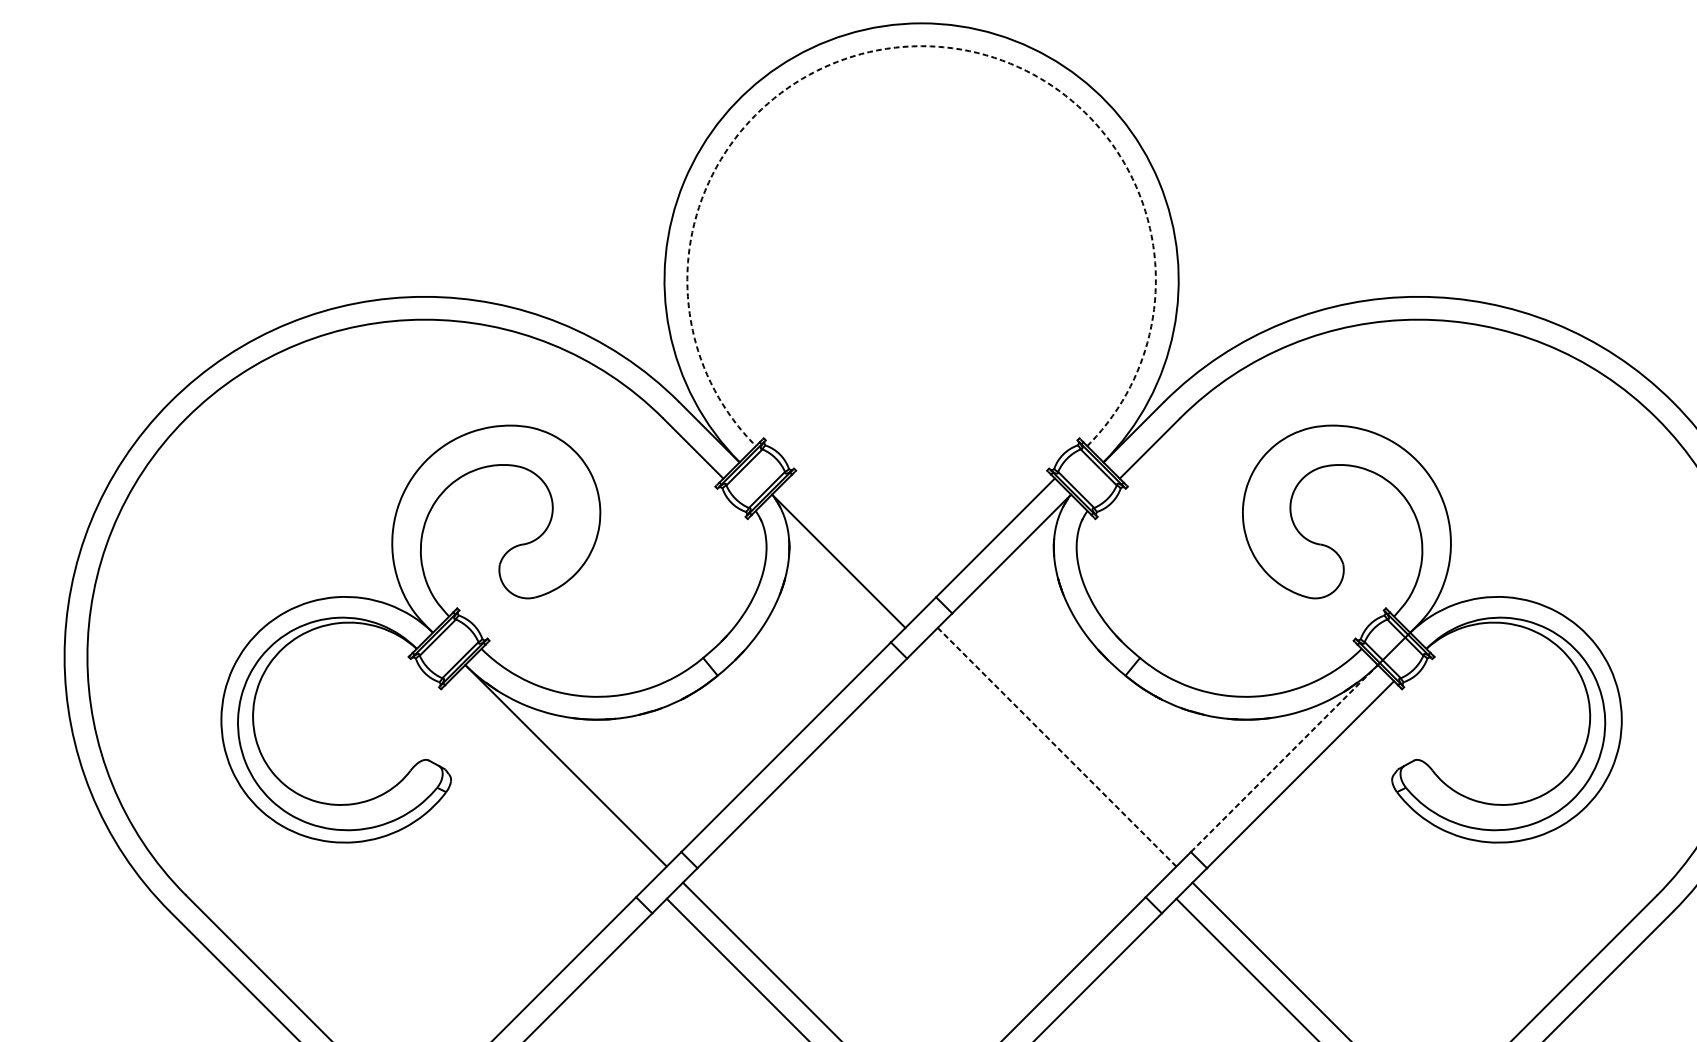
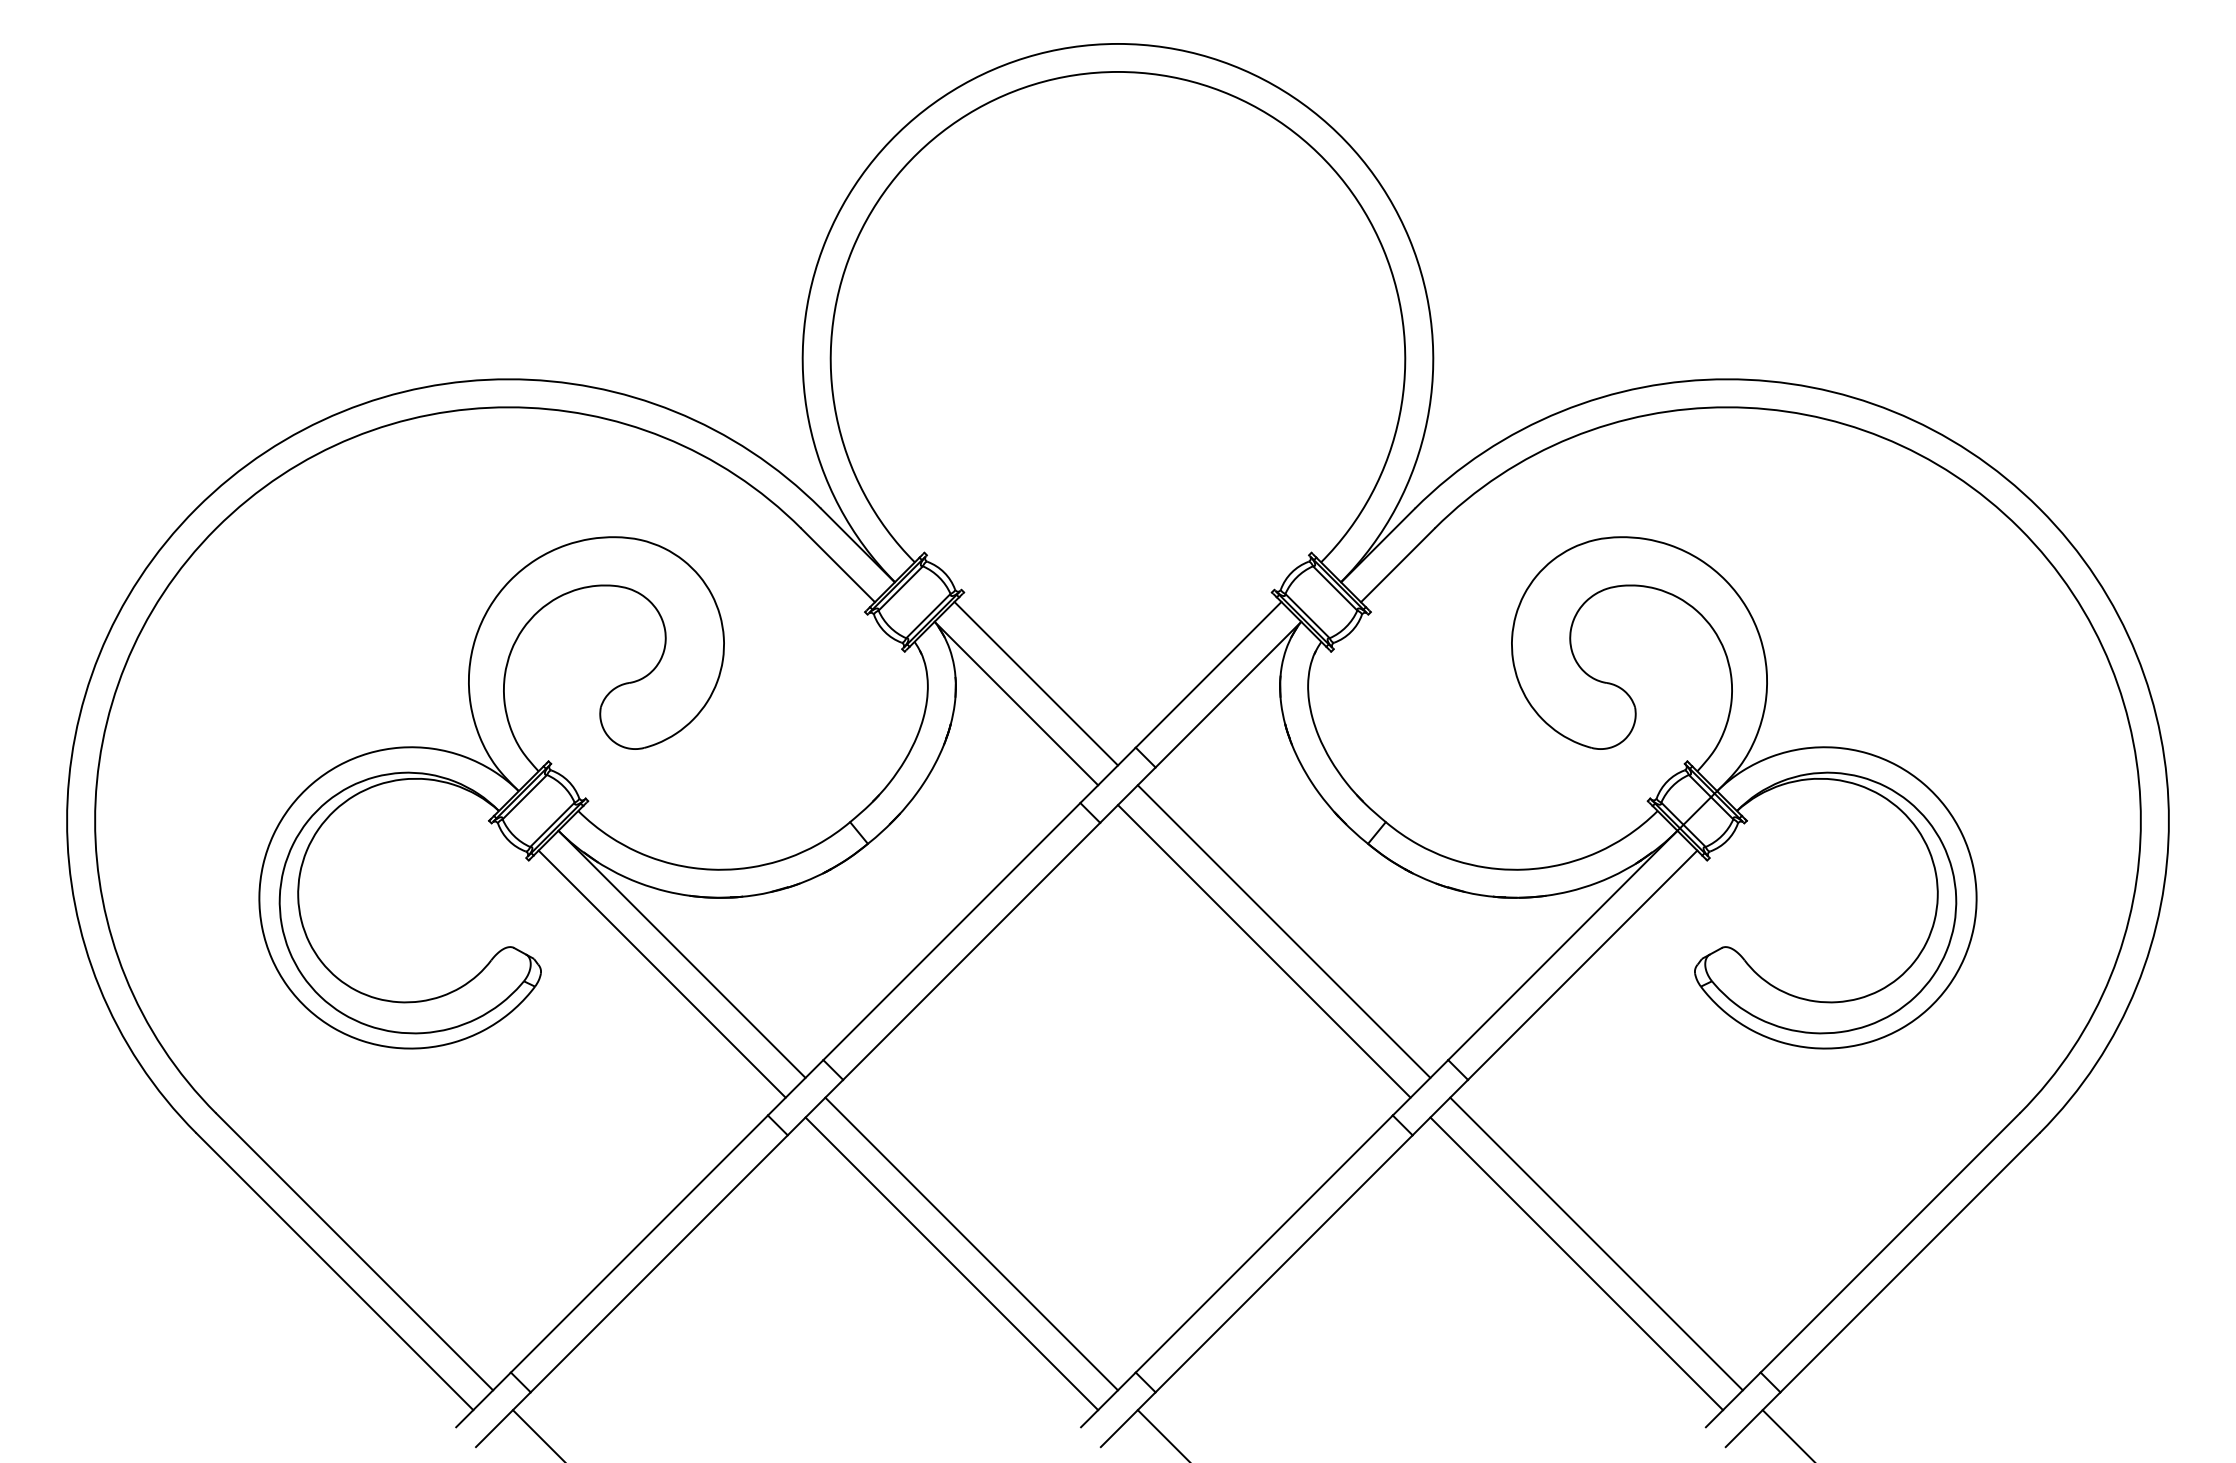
arc: (922, 45) -> (1118, 71), dashed -> solid
line: (855, 544) -> (1036, 683), added
line: (1057, 747) -> (1284, 931), dashed -> solid
line: (1284, 758) -> (1563, 945), dashed -> solid
line: (1041, 763) -> (1264, 951), added
line: (549, 781) -> (661, 973), added

